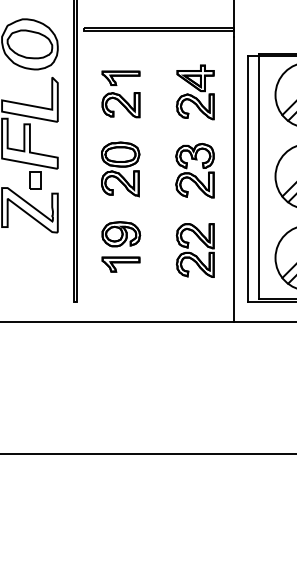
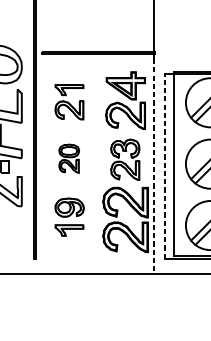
part: (194, 92) -> (124, 100), size x1.4
part: (120, 169) -> (69, 158), size x0.7
line: (233, 179) -> (154, 166), solid -> dashed
line: (248, 179) -> (165, 166), solid -> dashed
part: (194, 250) -> (124, 219), size x1.6

